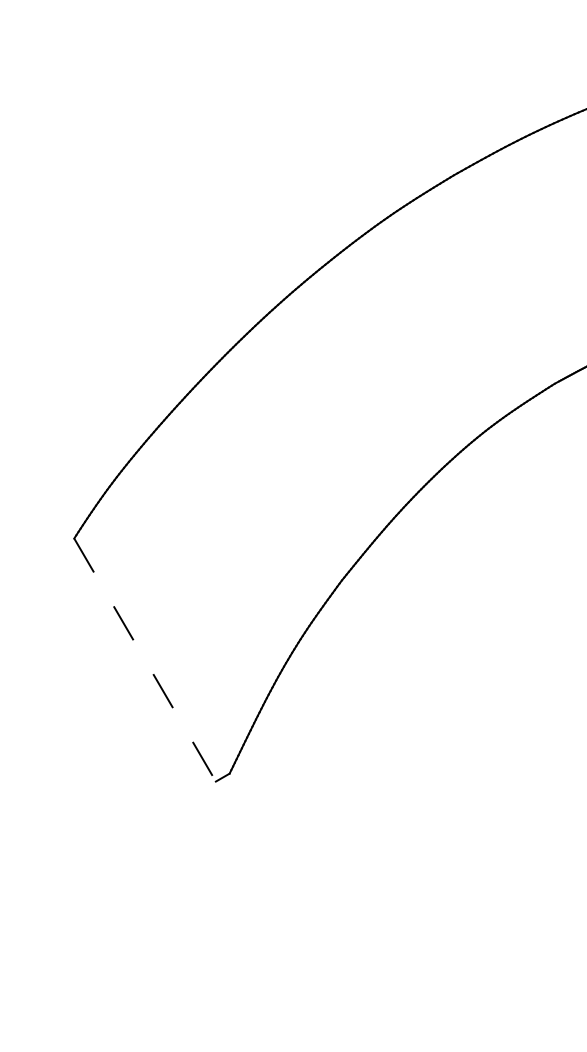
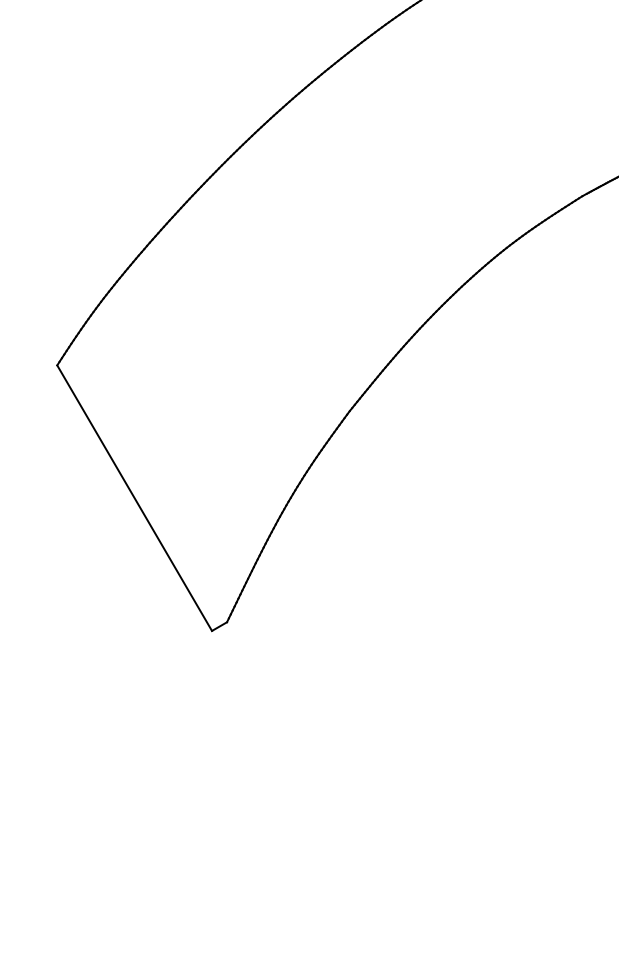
line: (145, 660) -> (135, 498), dashed -> solid

